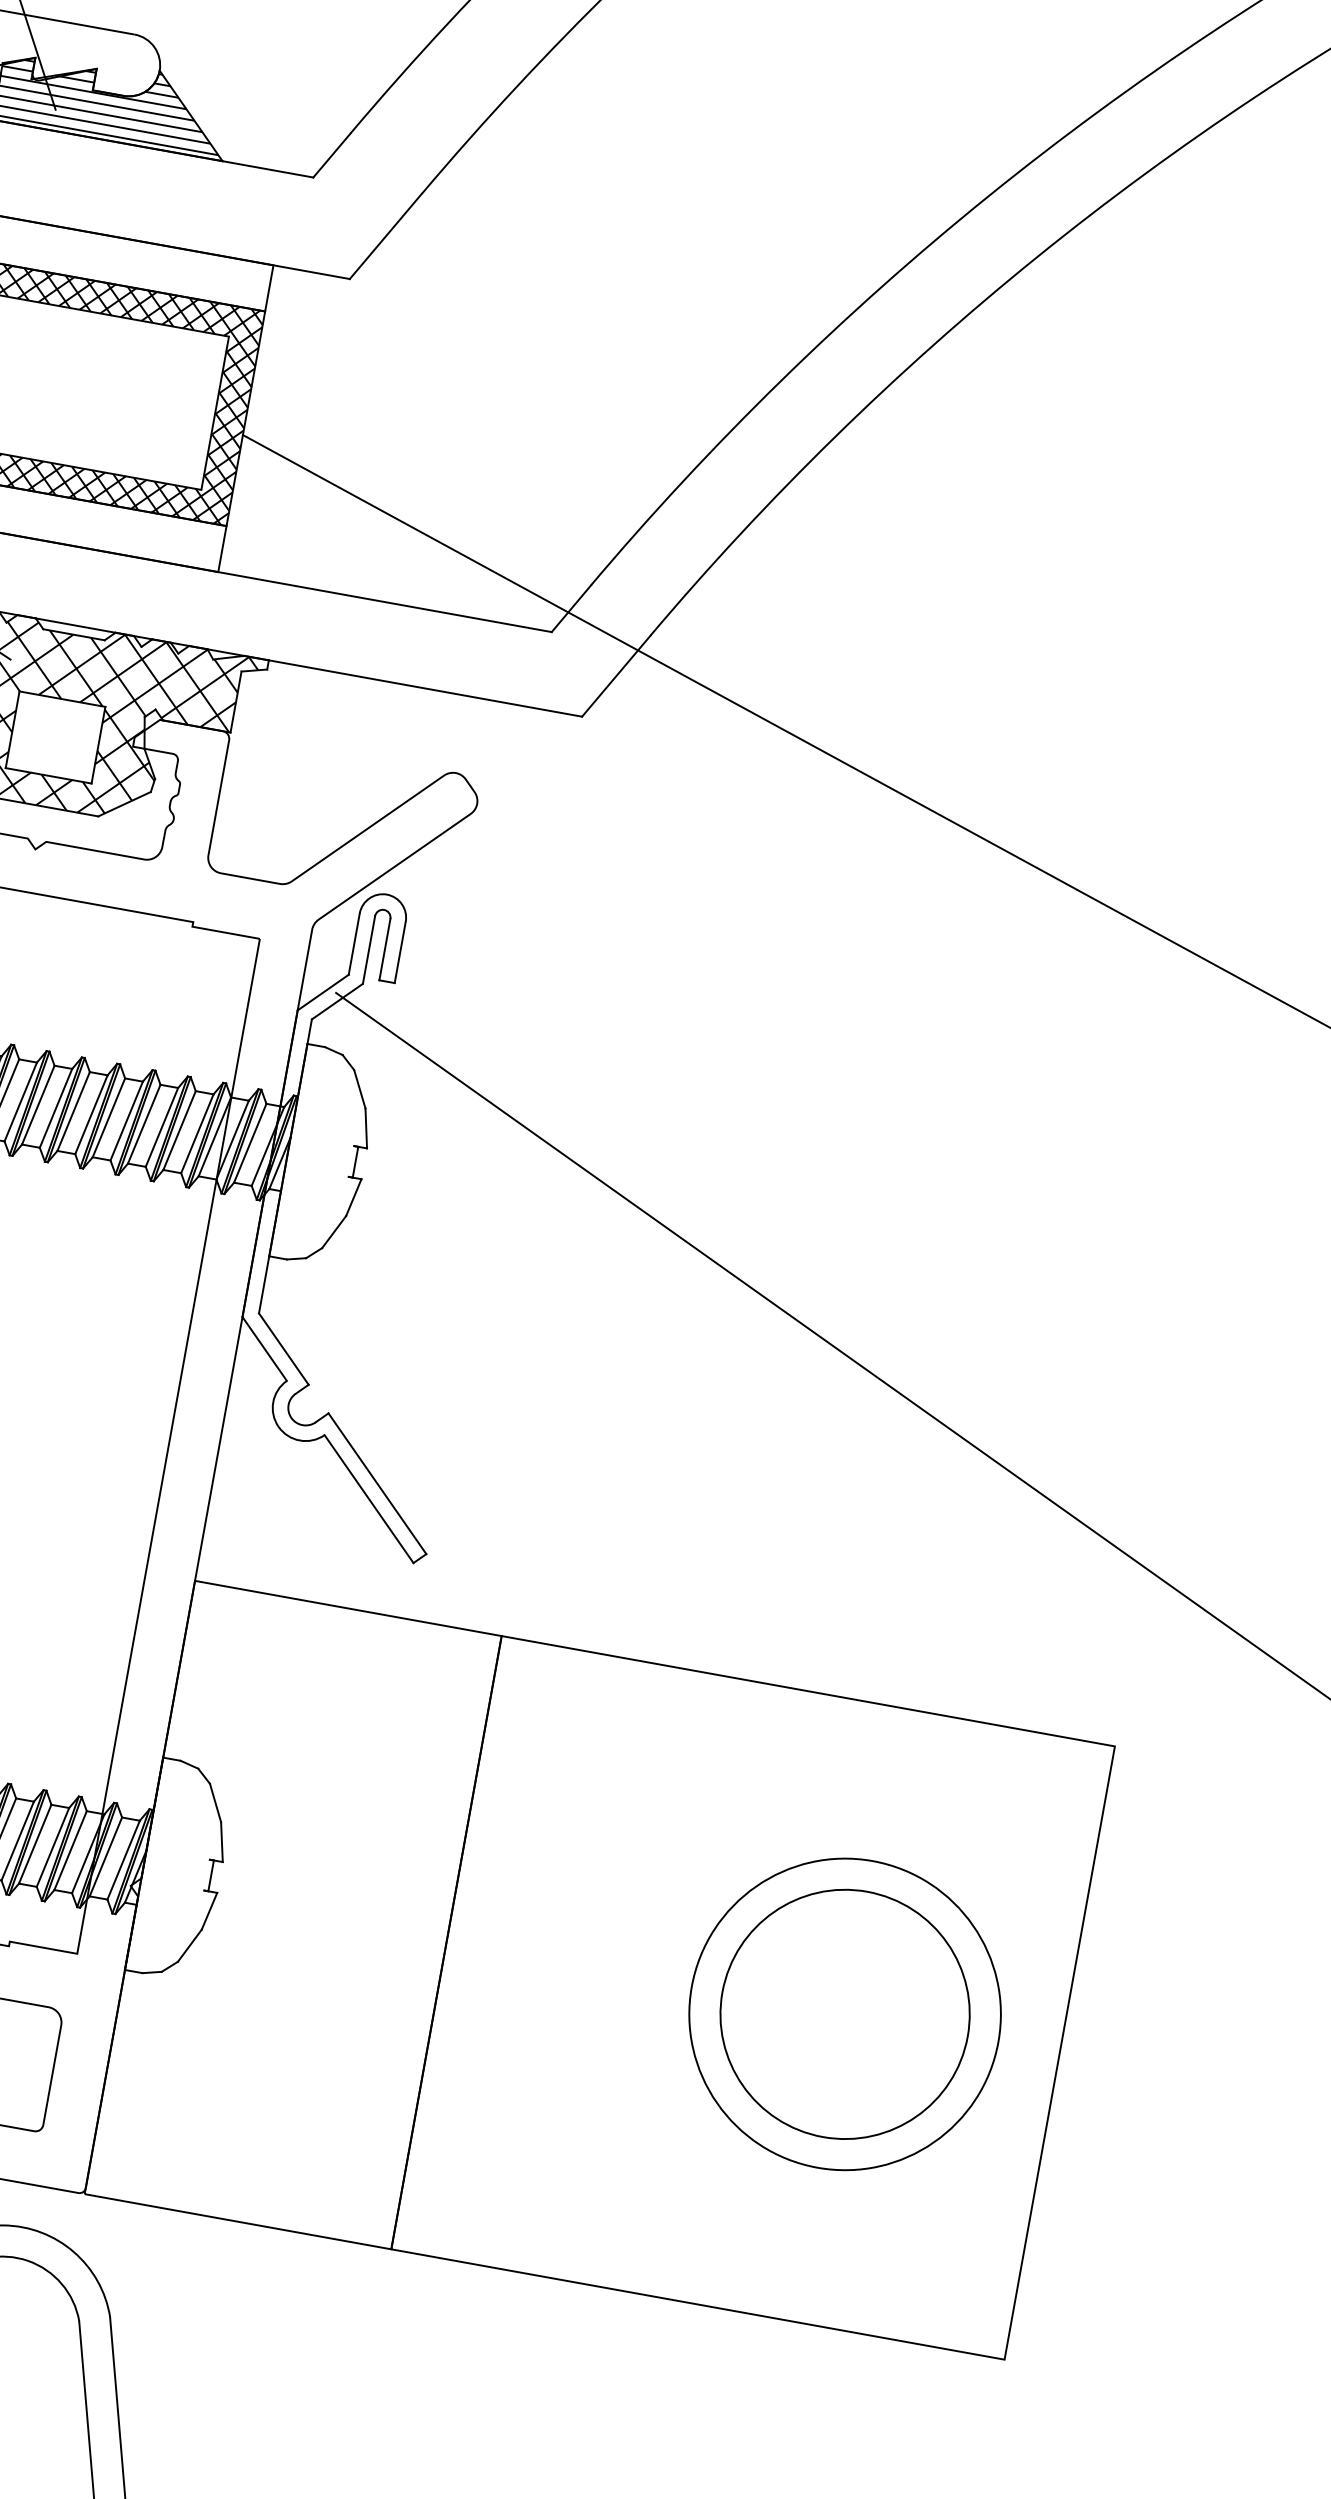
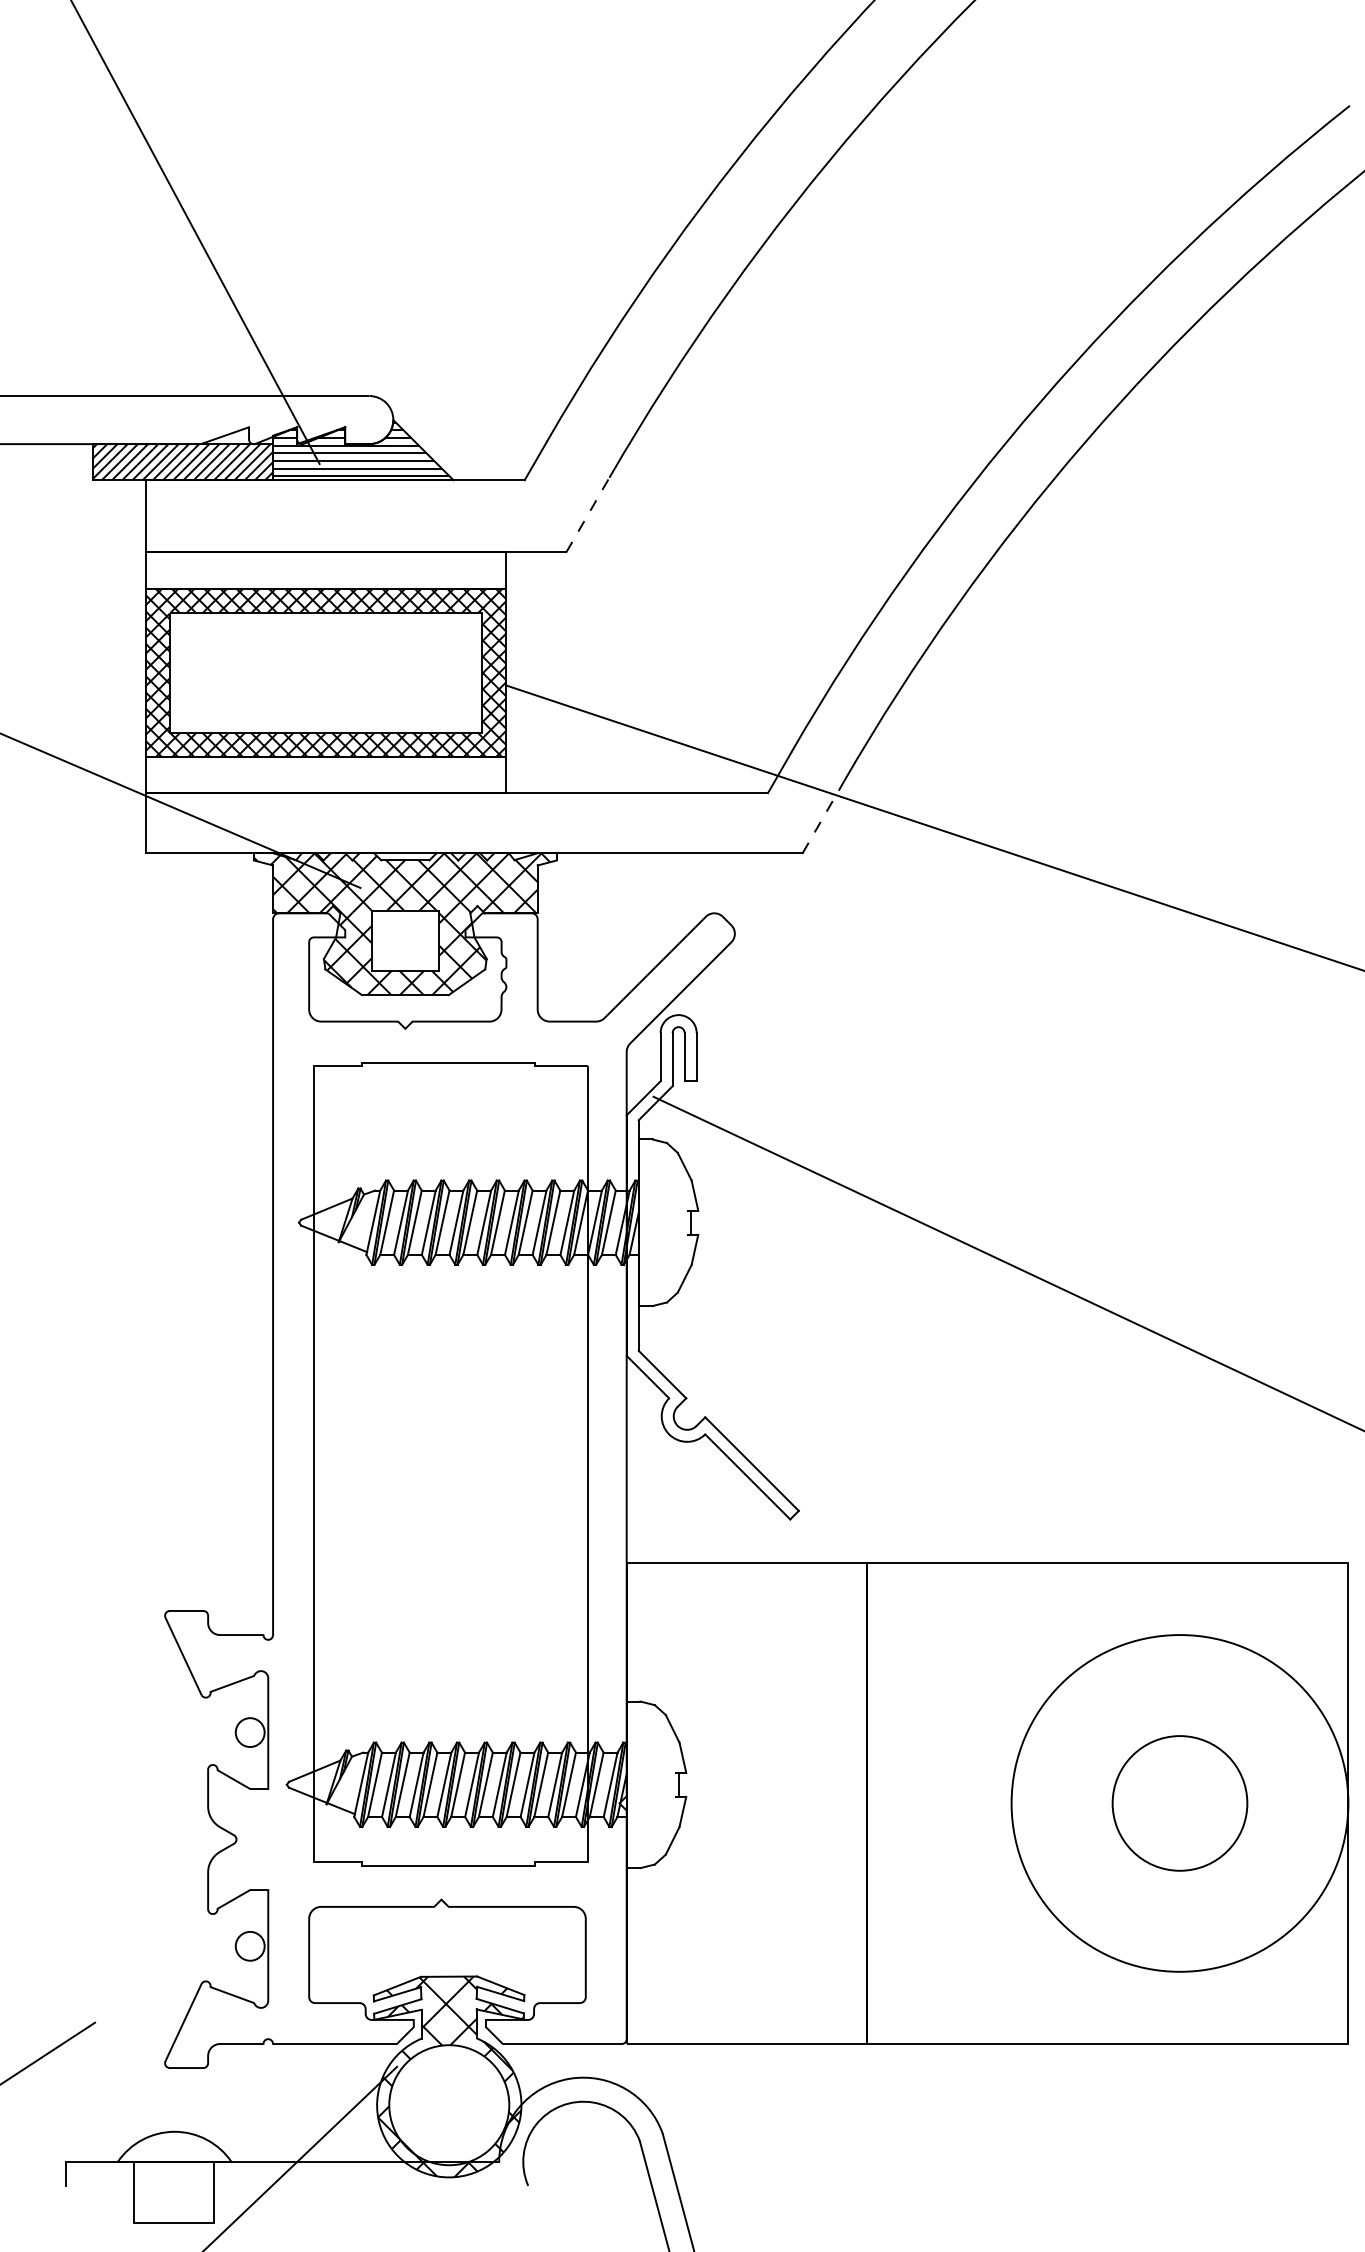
line: (386, 235) -> (588, 514), solid -> dashed
line: (616, 675) -> (823, 817), solid -> dashed
circle: (844, 2014) -> (1179, 1803), size x0.7
circle: (844, 2014) -> (1179, 1803), size x1.4

